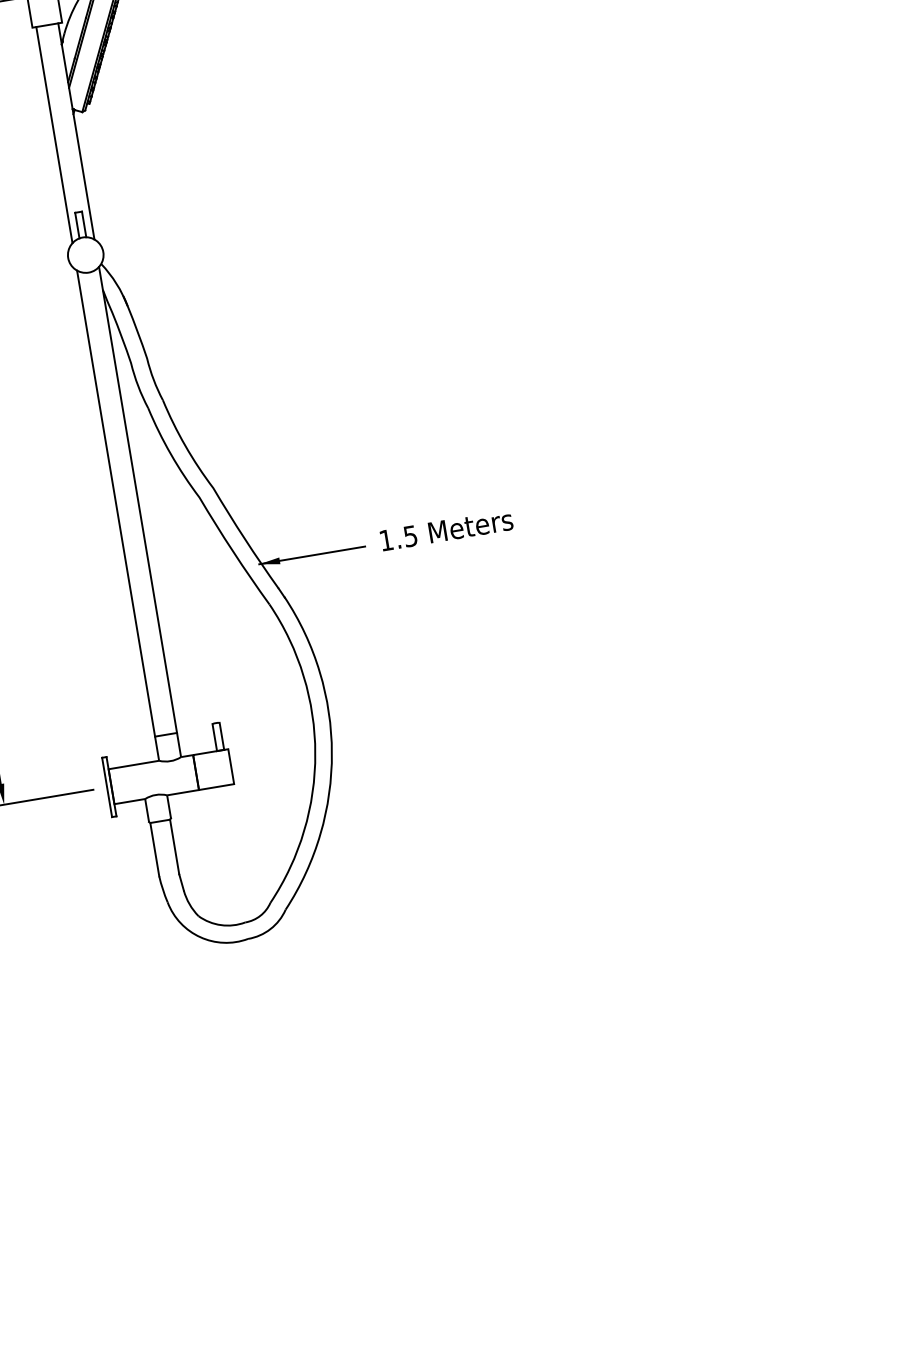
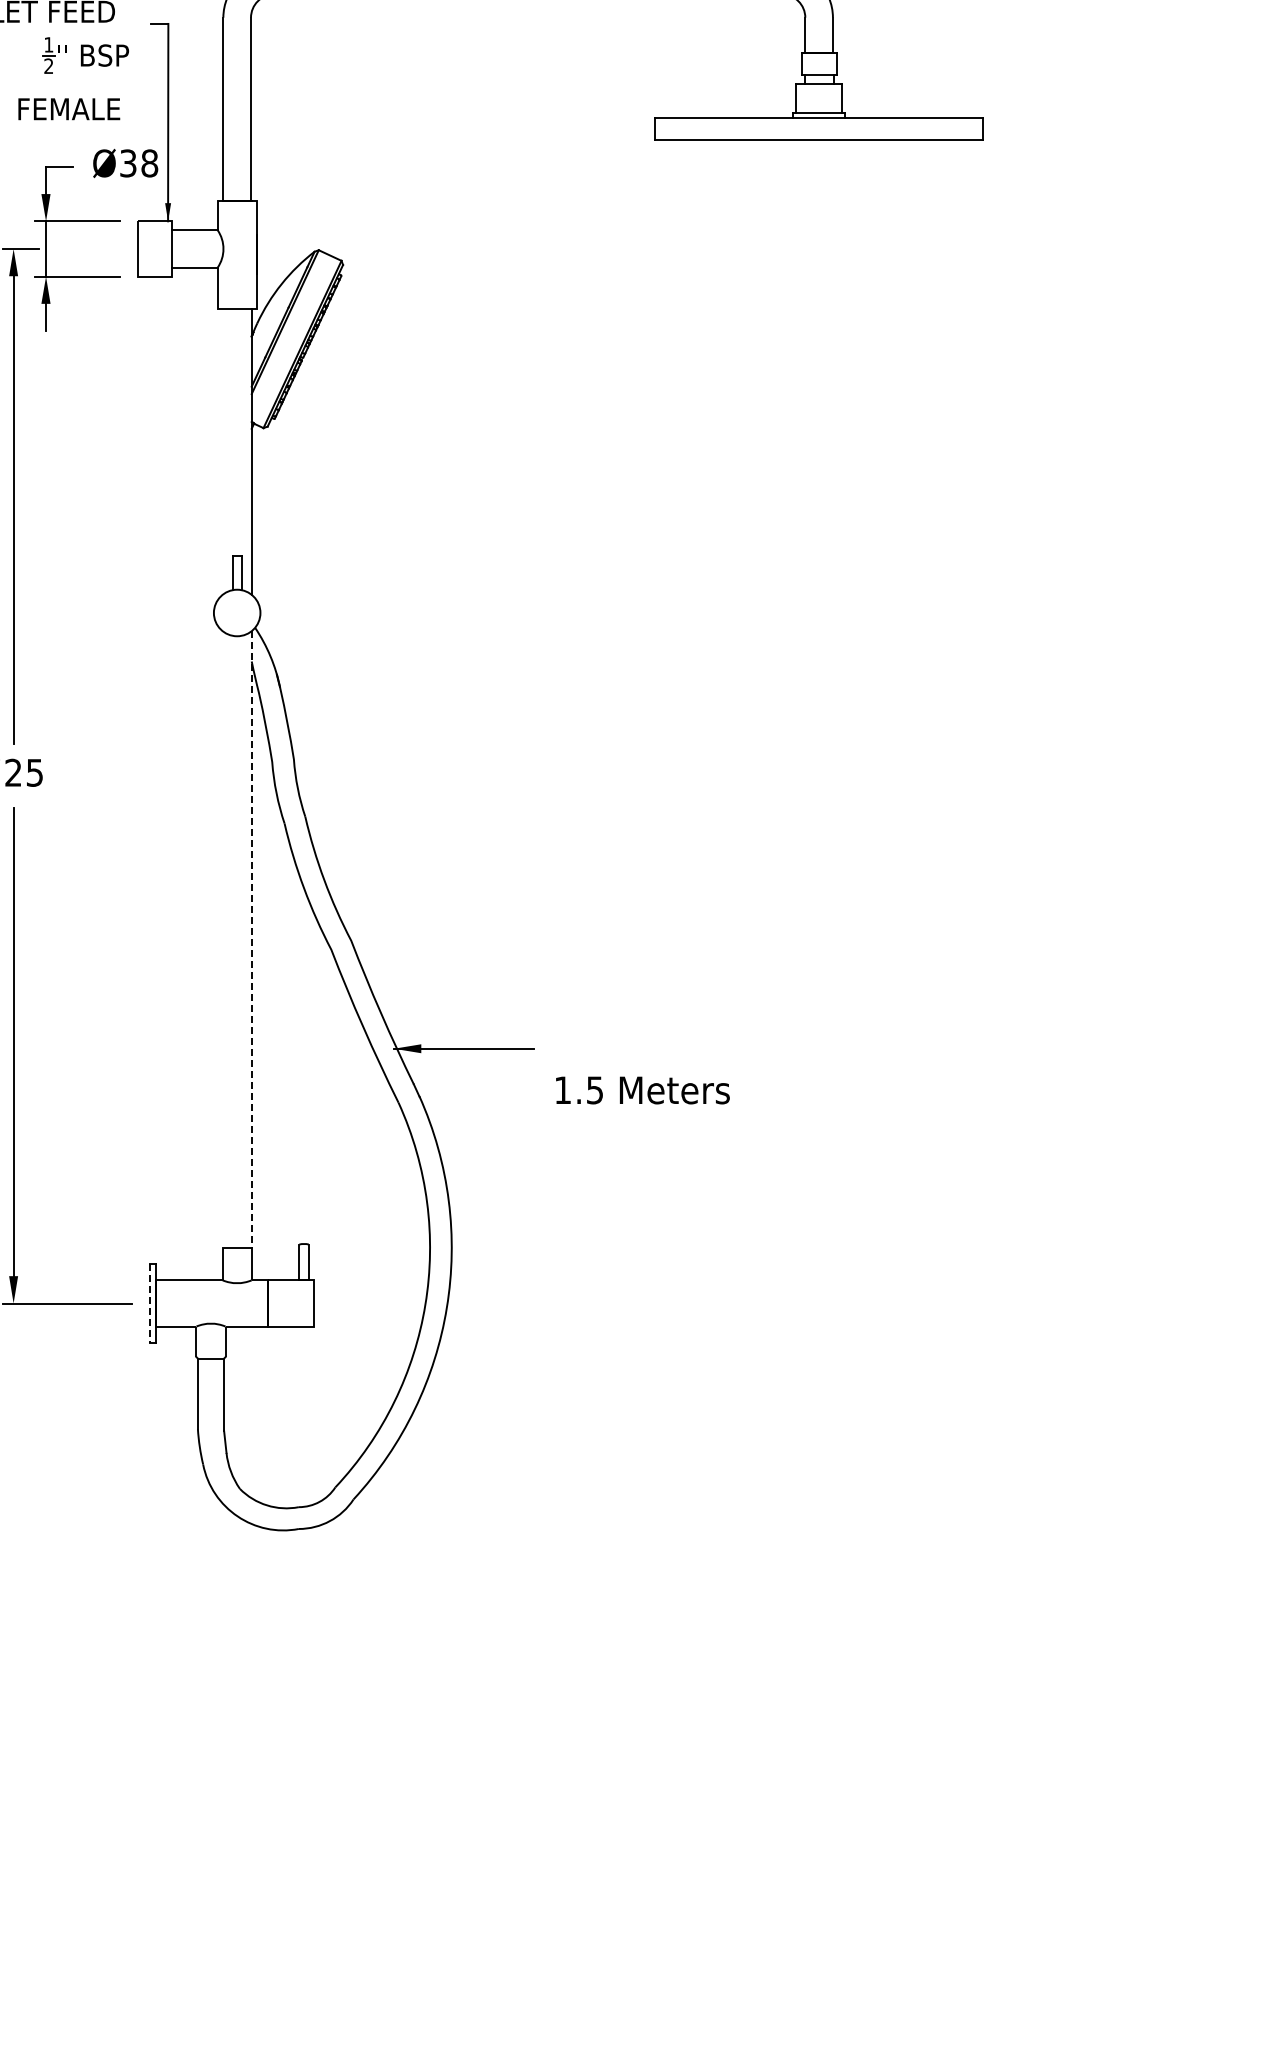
line: (54, 134) -> (222, 451), removed
line: (137, 499) -> (251, 939), solid -> dashed
line: (115, 503) -> (222, 939), removed
text: (446, 530) -> (642, 1090), moved
line: (106, 787) -> (149, 1303), solid -> dashed

